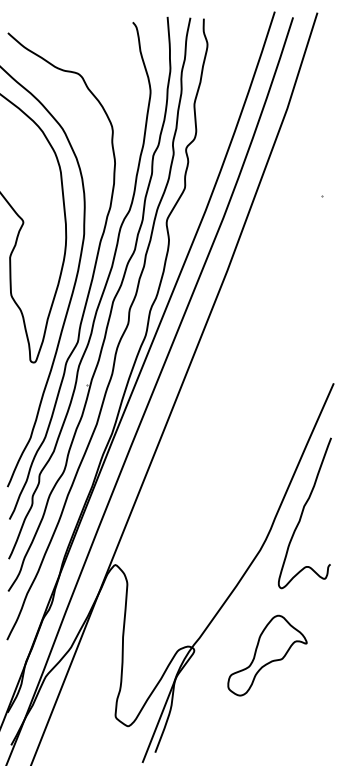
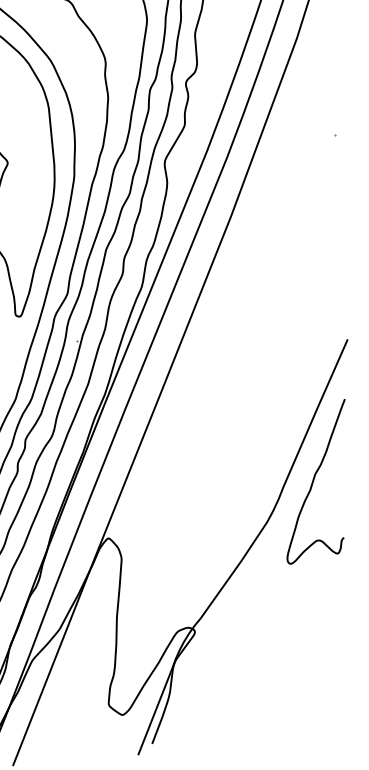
part: (267, 655) -> (275, 637), removed

